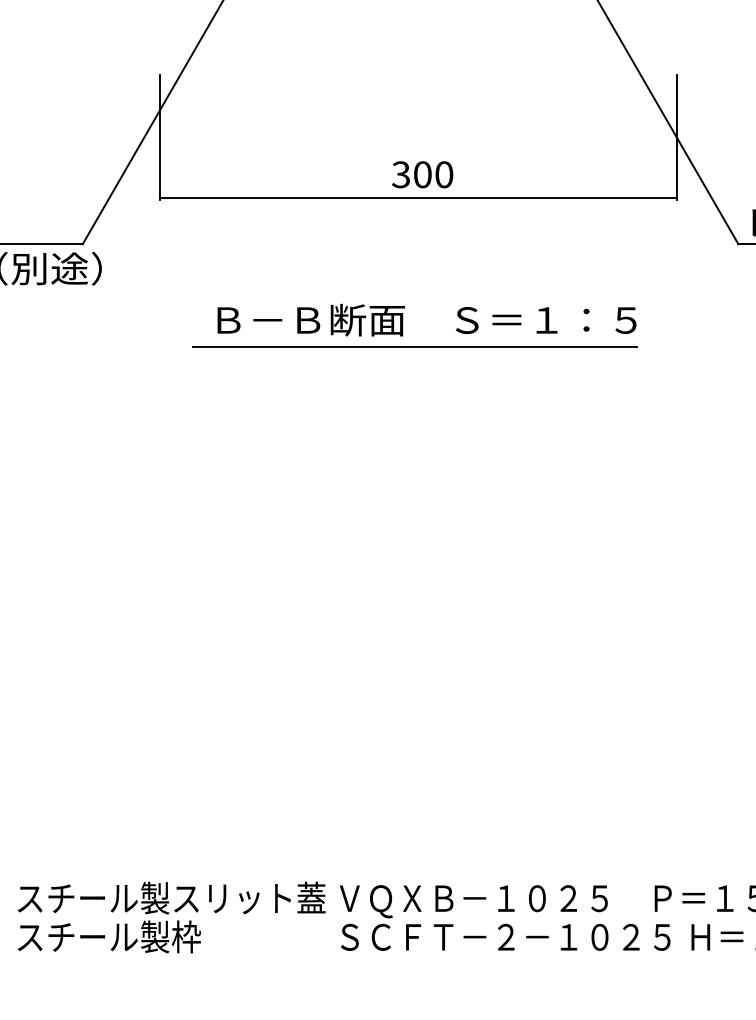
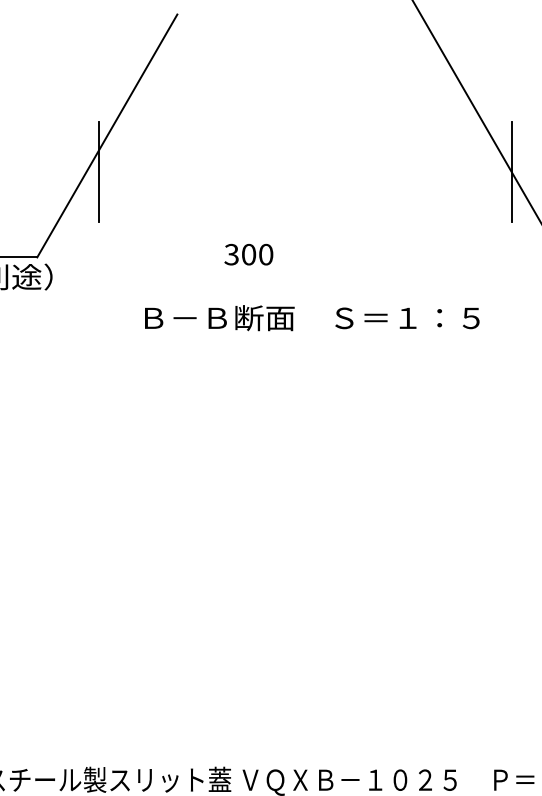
text: (422, 174) -> (248, 254), moved
line: (418, 197) -> (305, 220), removed
line: (414, 347) -> (302, 339), removed

